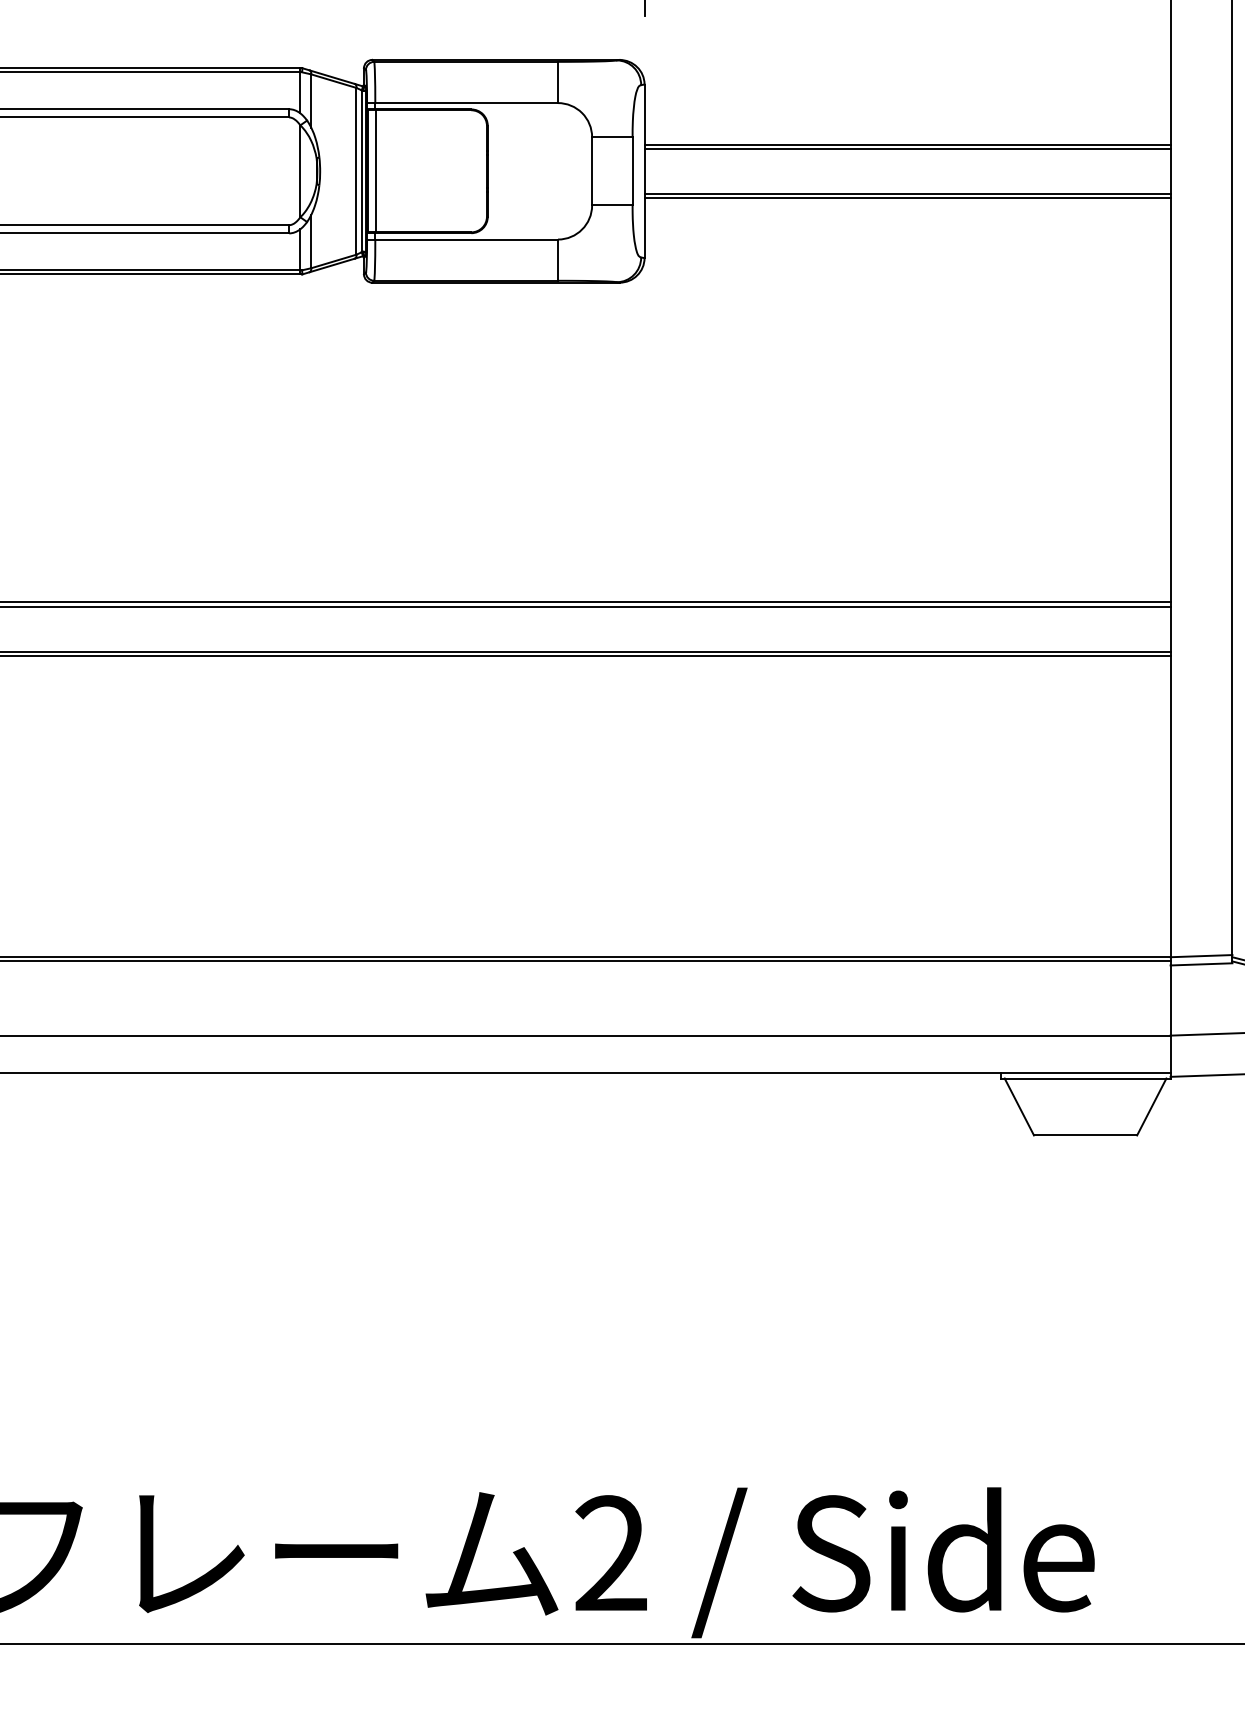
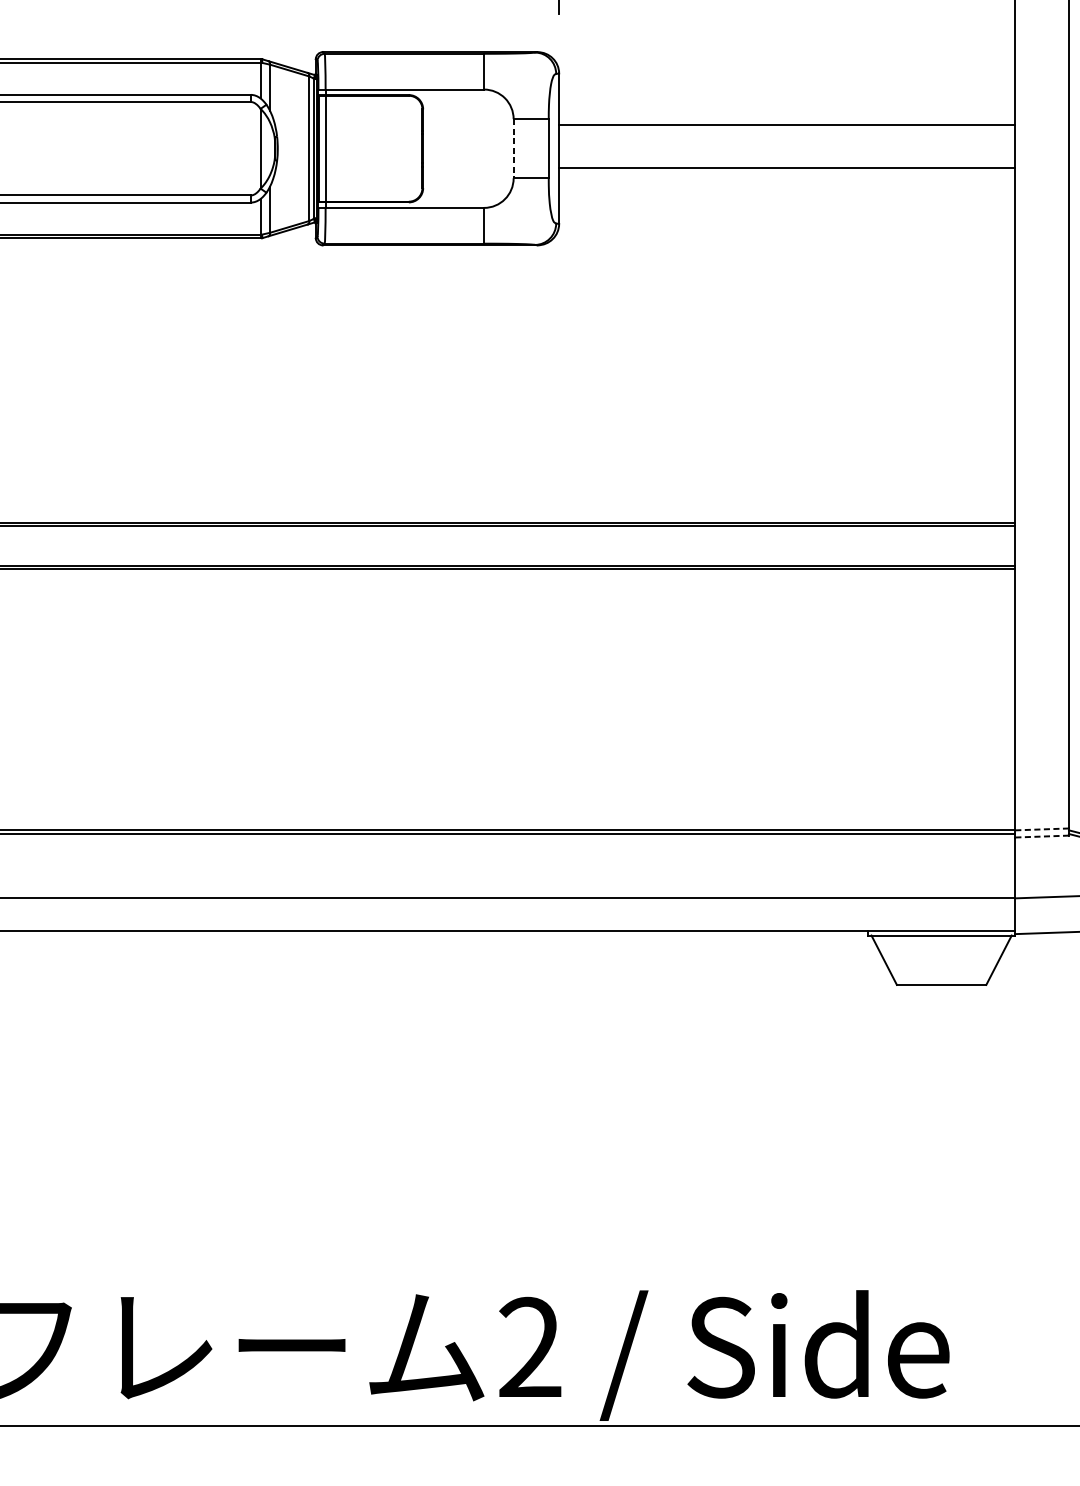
line: (907, 148) -> (787, 128), removed
line: (592, 171) -> (513, 148), solid -> dashed
line: (907, 198) -> (787, 172), removed
line: (1201, 956) -> (1042, 829), solid -> dashed
line: (1201, 964) -> (1042, 836), solid -> dashed

